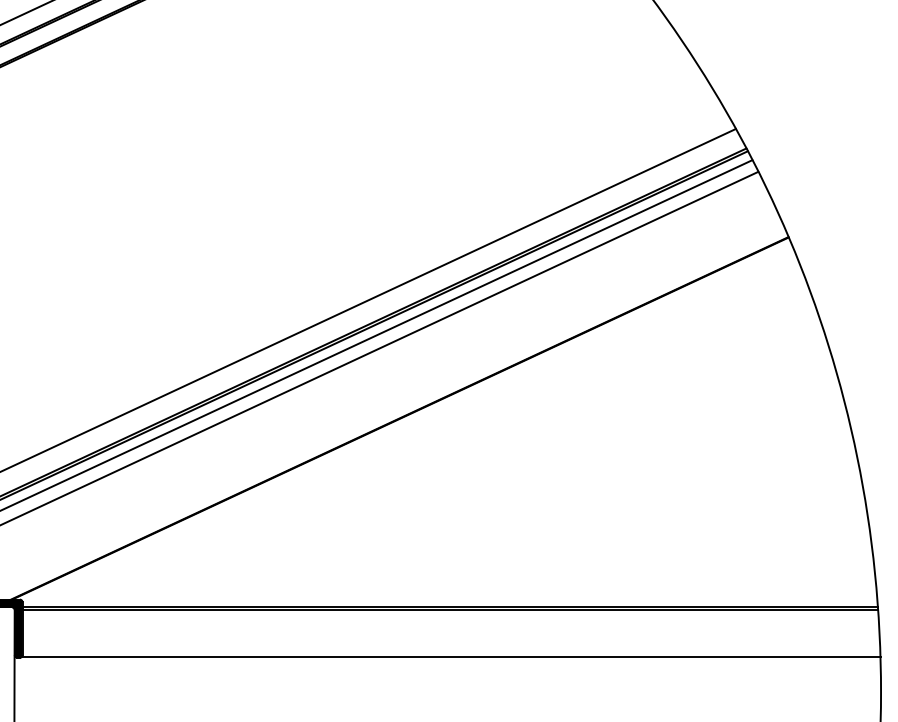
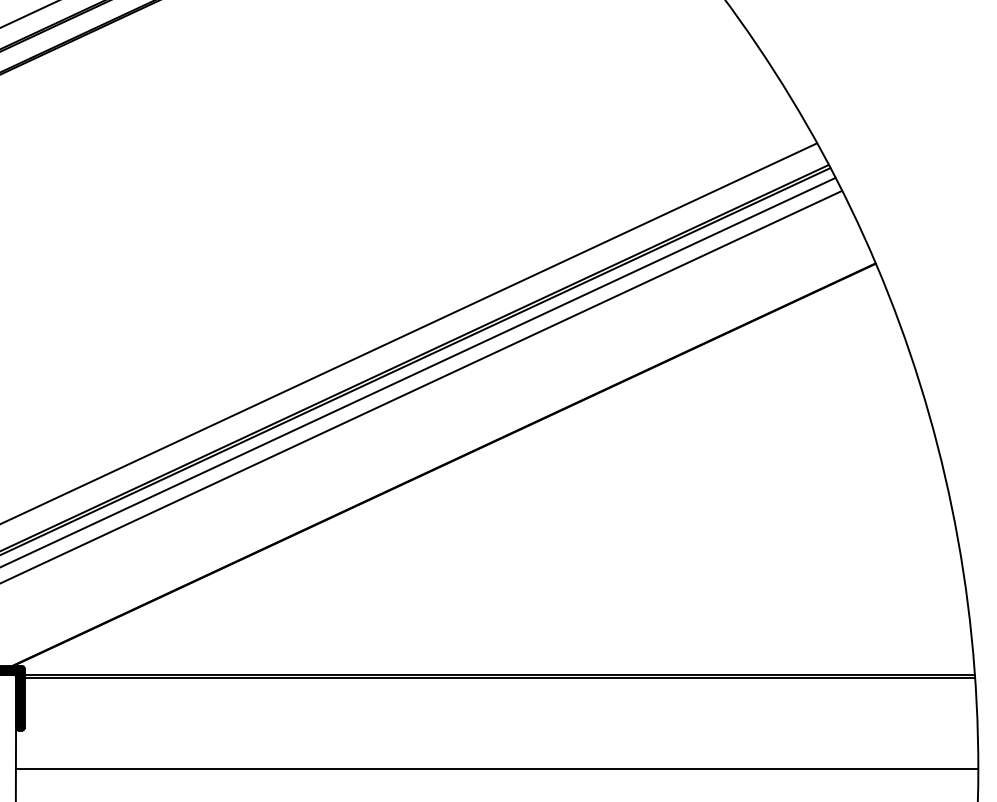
line: (447, 657) -> (496, 769), moved

